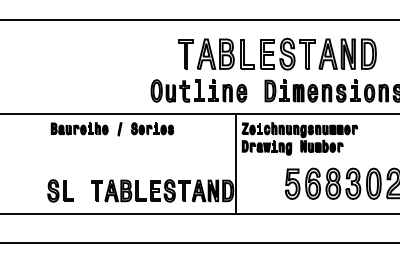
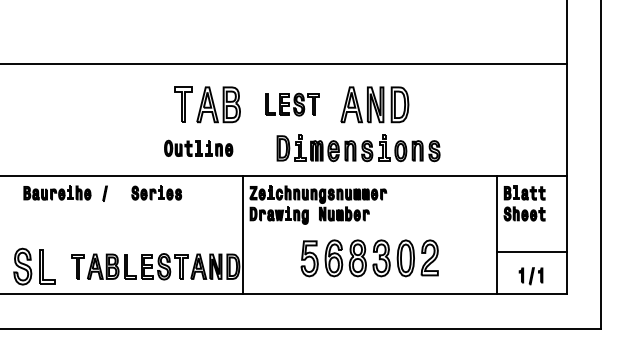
part: (278, 53) -> (292, 104), size x0.6
part: (198, 91) -> (198, 148), size x0.6
part: (152, 128) -> (156, 192), moved
part: (60, 190) -> (34, 266), size x1.4

